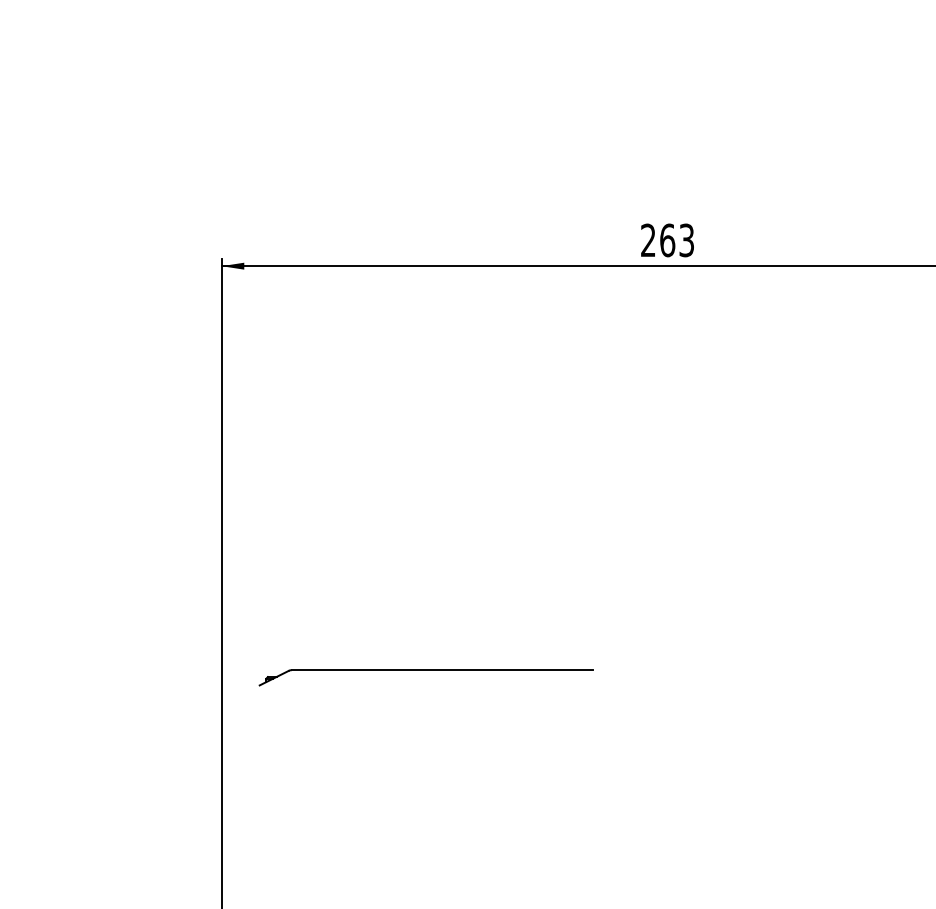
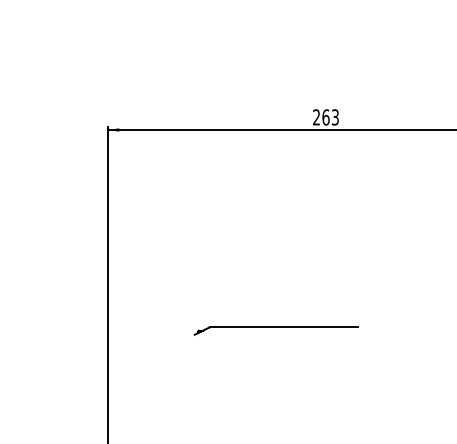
part: (425, 676) -> (275, 330), moved

